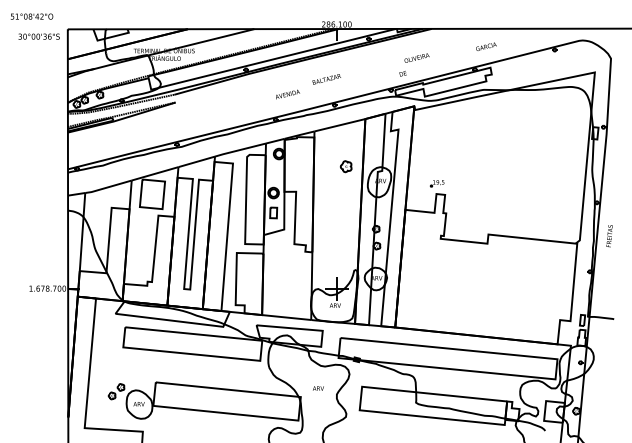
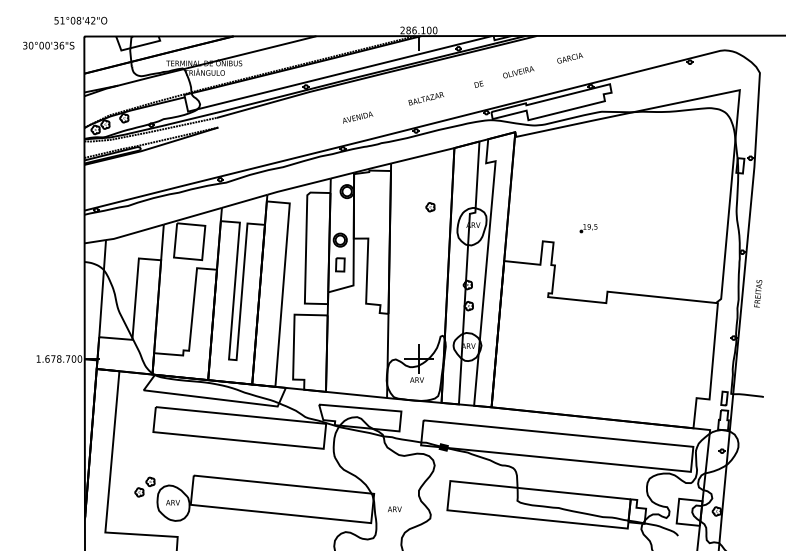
text: (31, 16) -> (80, 20), moved
text: (486, 46) -> (570, 57), moved
text: (402, 73) -> (478, 83), moved
text: (326, 79) -> (425, 98), moved
part: (345, 166) -> (429, 207), size x0.62
part: (436, 183) -> (587, 228), moved
text: (318, 388) -> (394, 509), moved

